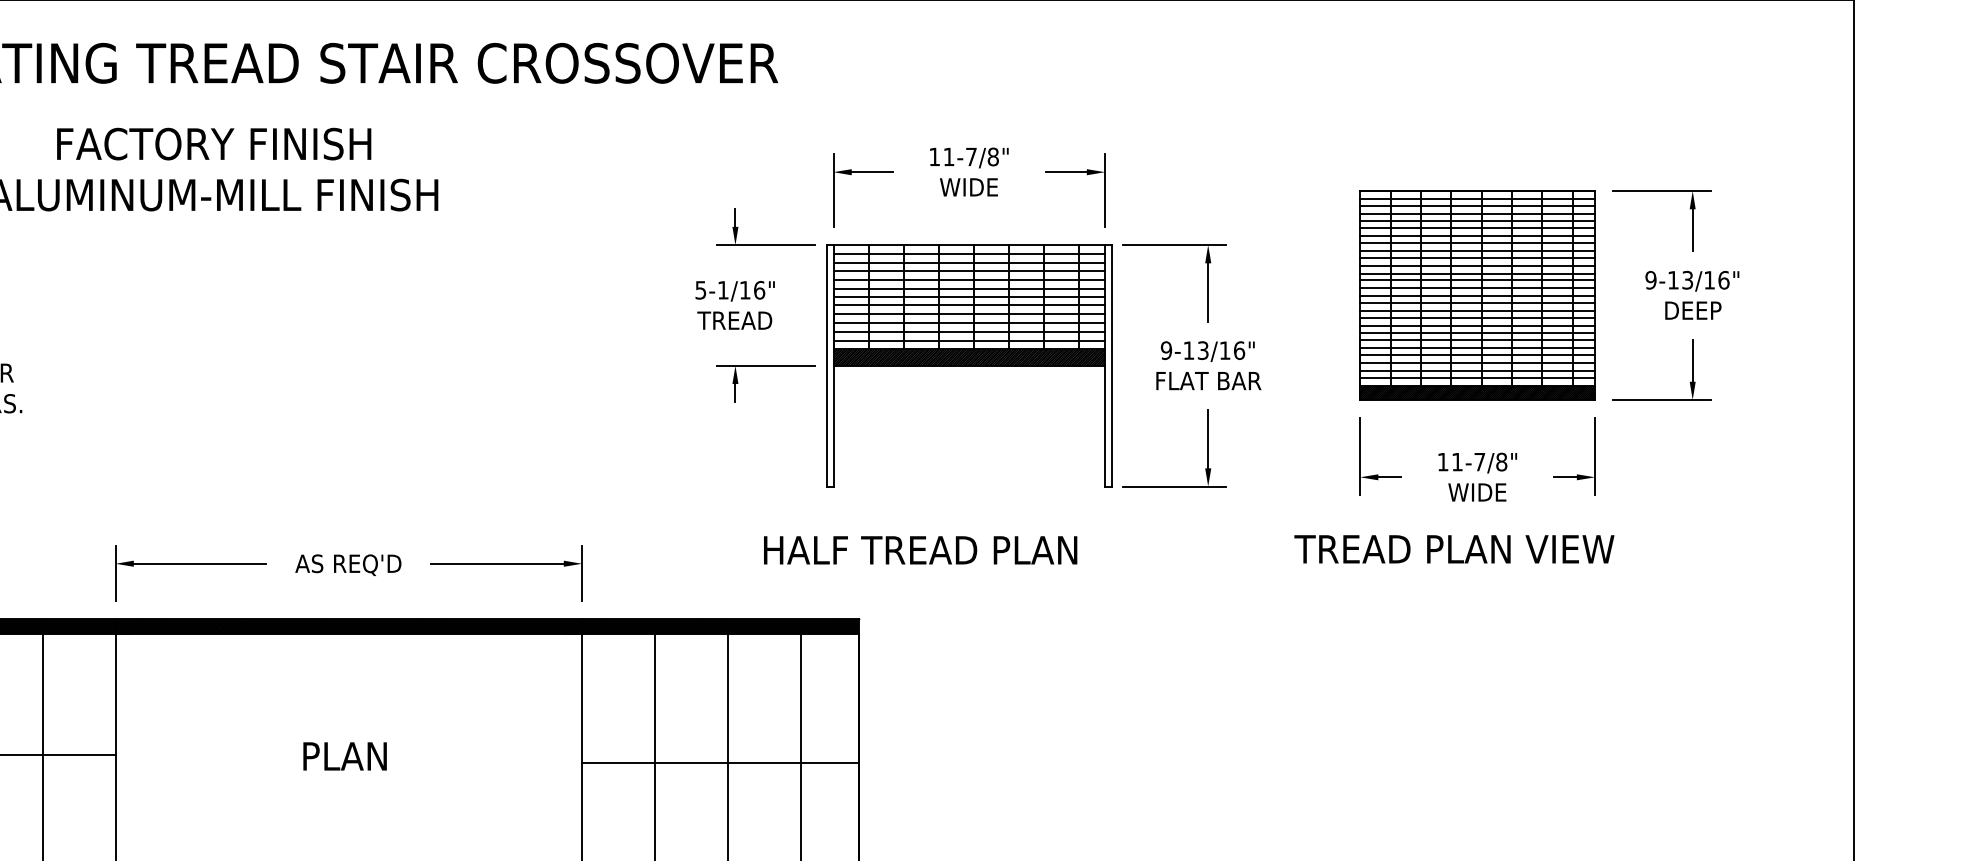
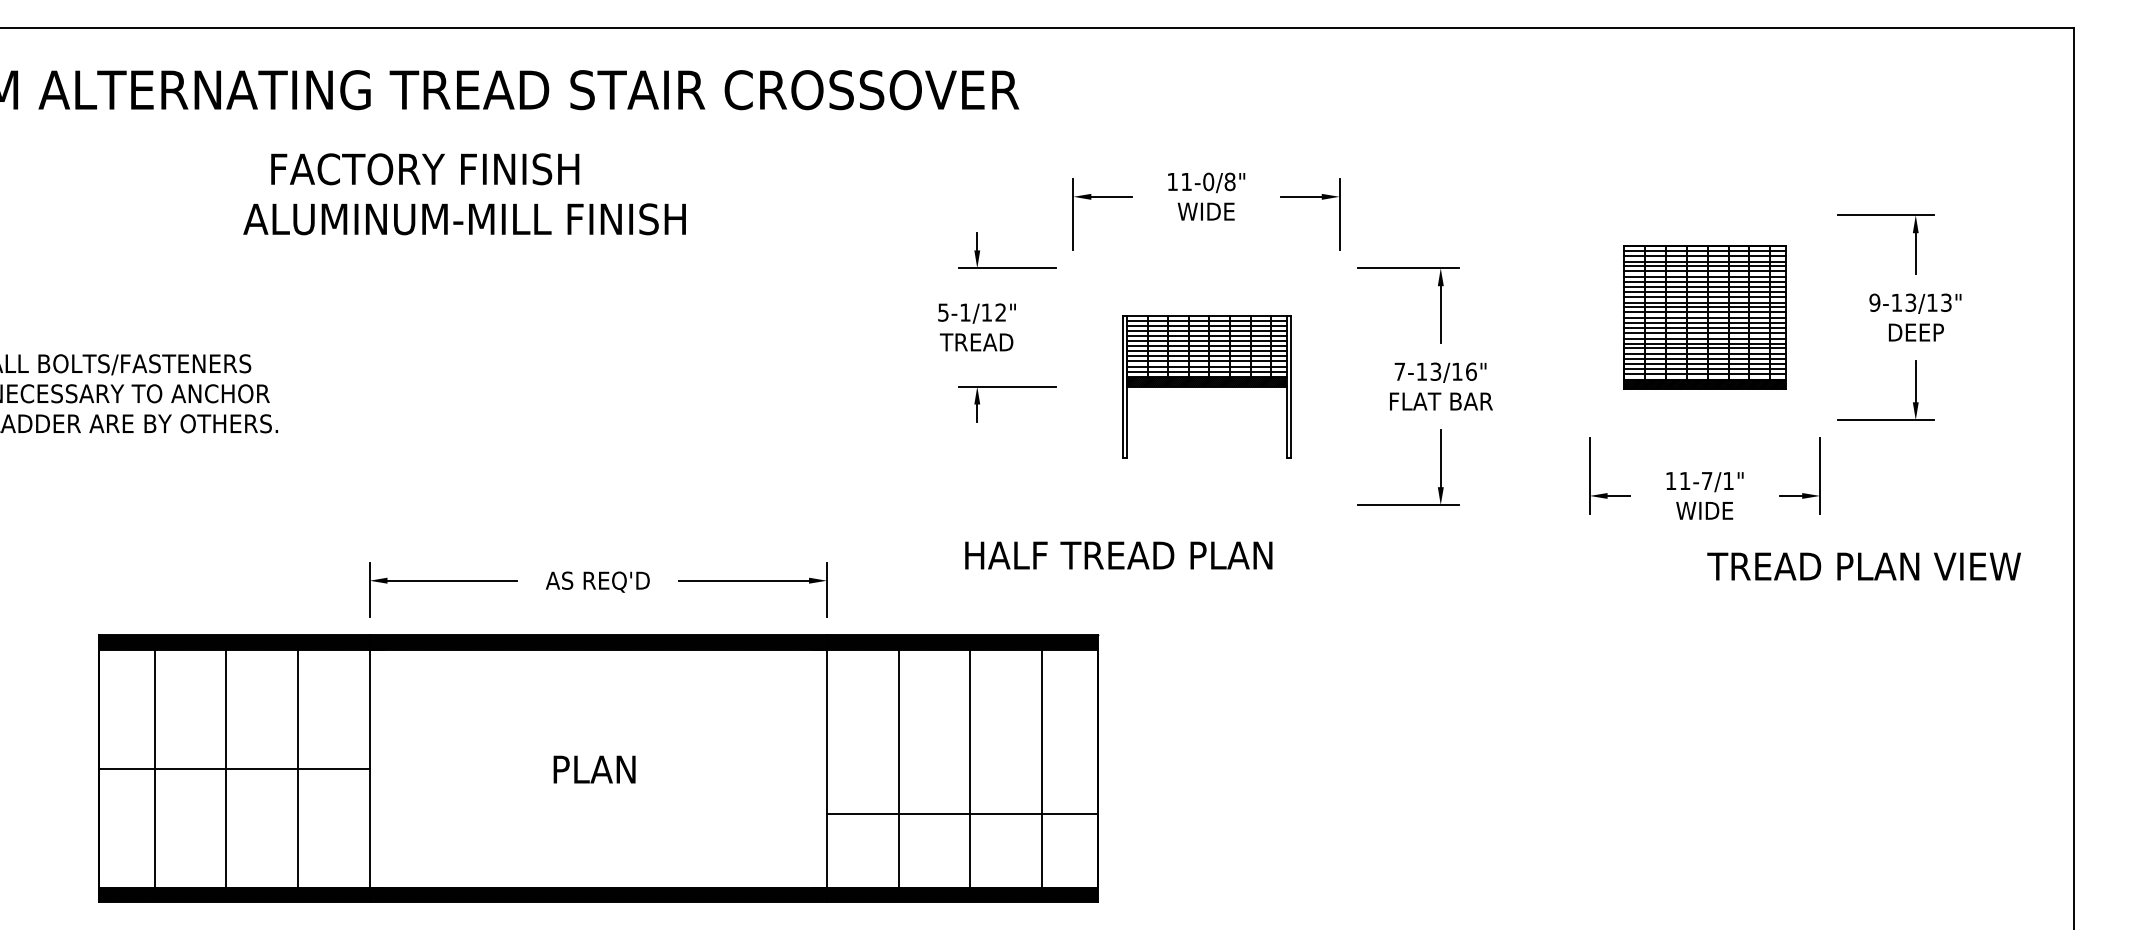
text: (214, 144) -> (425, 169), moved
text: (971, 156) -> (1208, 181), 11-7/8" -> 11-0/8"
text: (1724, 279) -> (1946, 302), 9-13/16" -> 9-13/13"
text: (759, 290) -> (1000, 312), 5-1/16" -> 5-1/12"
part: (1477, 295) -> (1704, 317), size x0.7
text: (1166, 350) -> (1399, 371), 9-13/16" -> 7-13/16"
part: (969, 365) -> (1206, 386), size x0.6
text: (1501, 461) -> (1728, 480), 11-7/8" -> 11-7/1"
text: (1453, 549) -> (1863, 566), moved
text: (920, 550) -> (1118, 555), moved
line: (720, 762) -> (962, 813), moved

